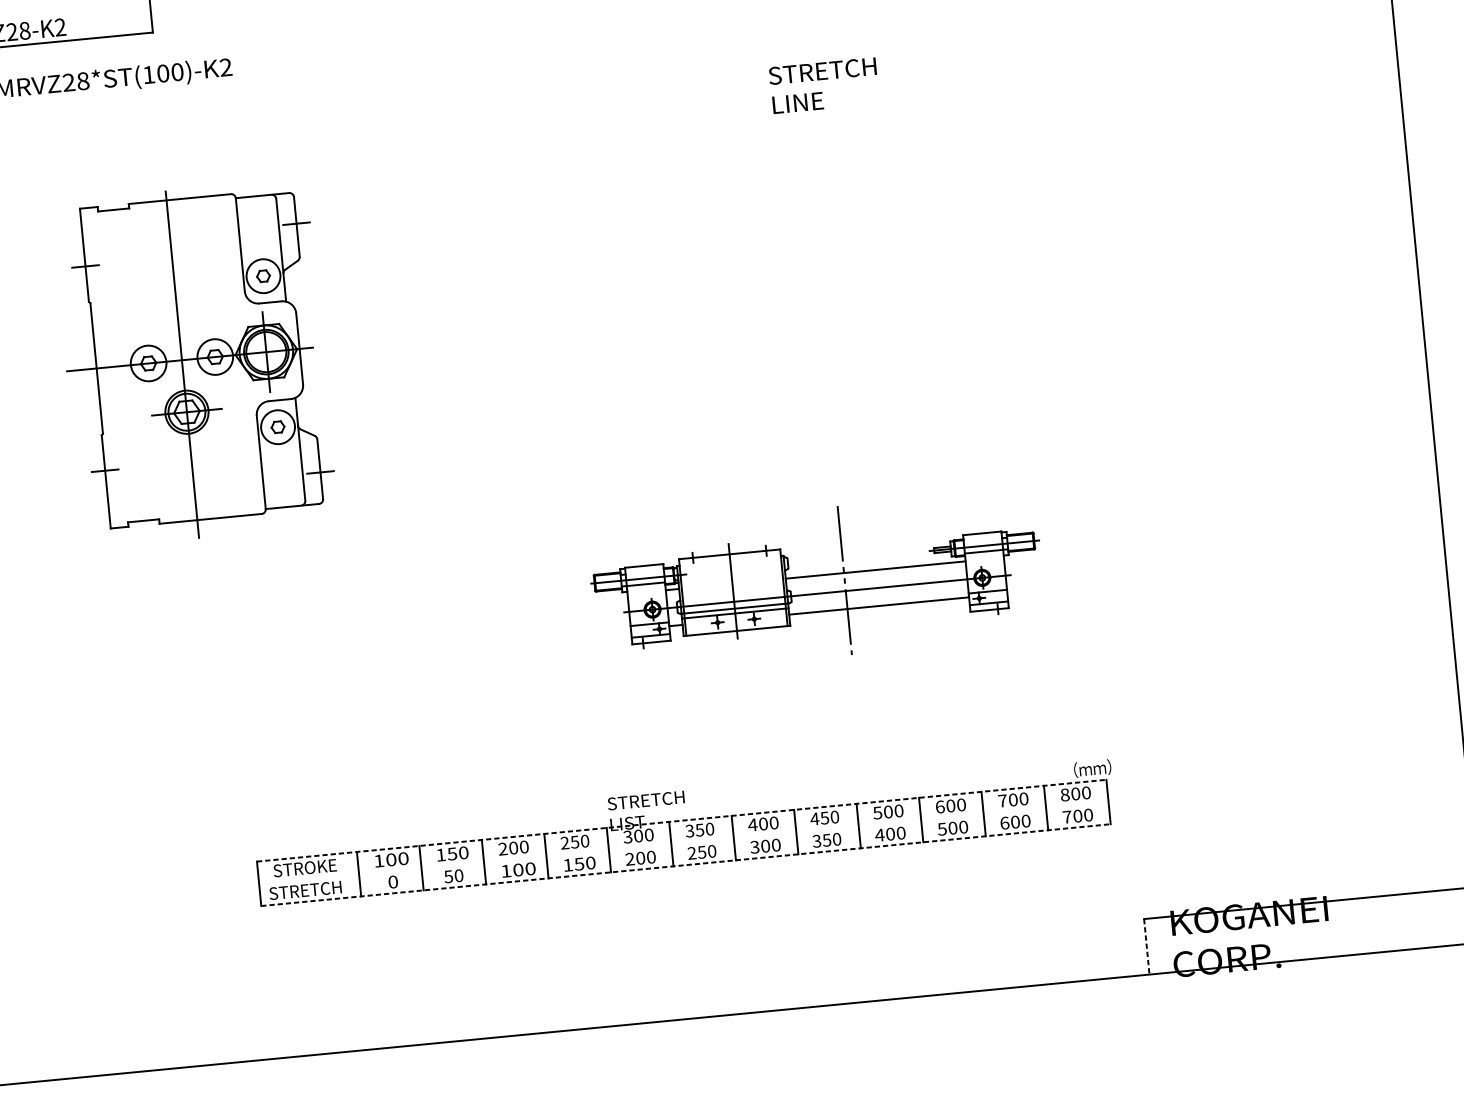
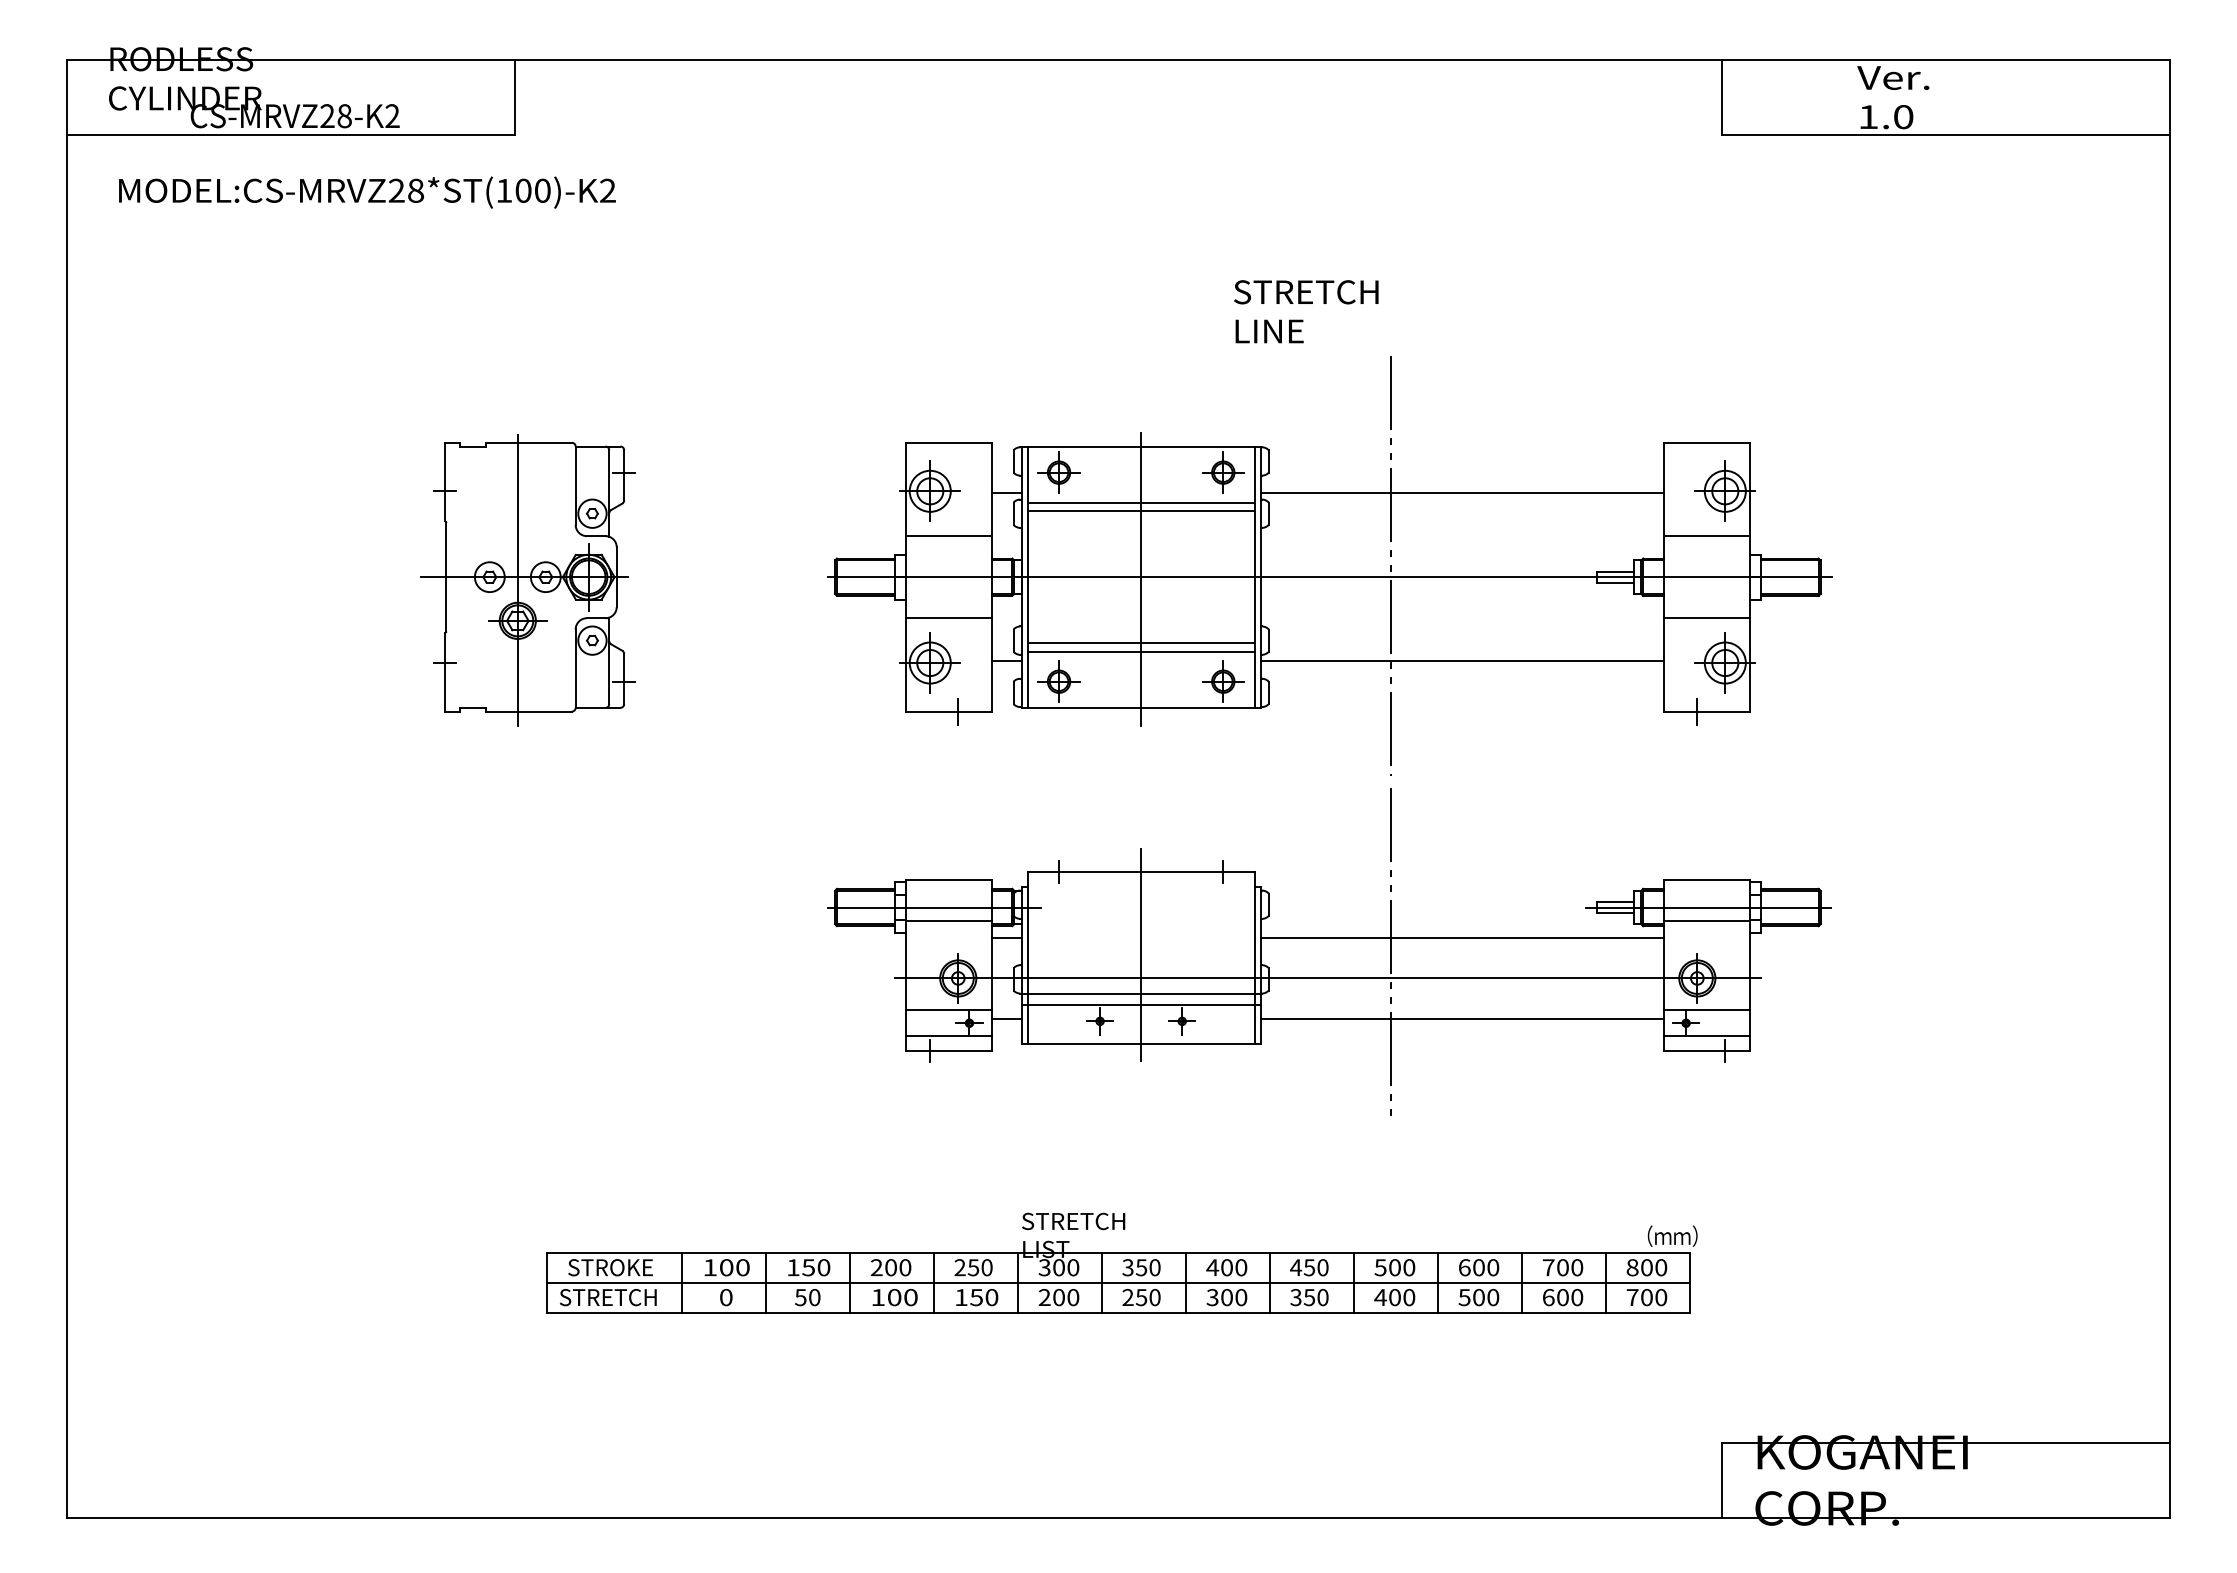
text: (824, 85) -> (1306, 311), moved
part: (789, 294) -> (1329, 565), added
part: (194, 363) -> (527, 580), size x0.62
part: (817, 581) -> (1329, 951), size x1.67
line: (681, 820) -> (1118, 1252), dashed -> solid
line: (683, 842) -> (1118, 1282), added
line: (686, 865) -> (1118, 1312), dashed -> solid
line: (1146, 946) -> (1721, 1480), dashed -> solid

